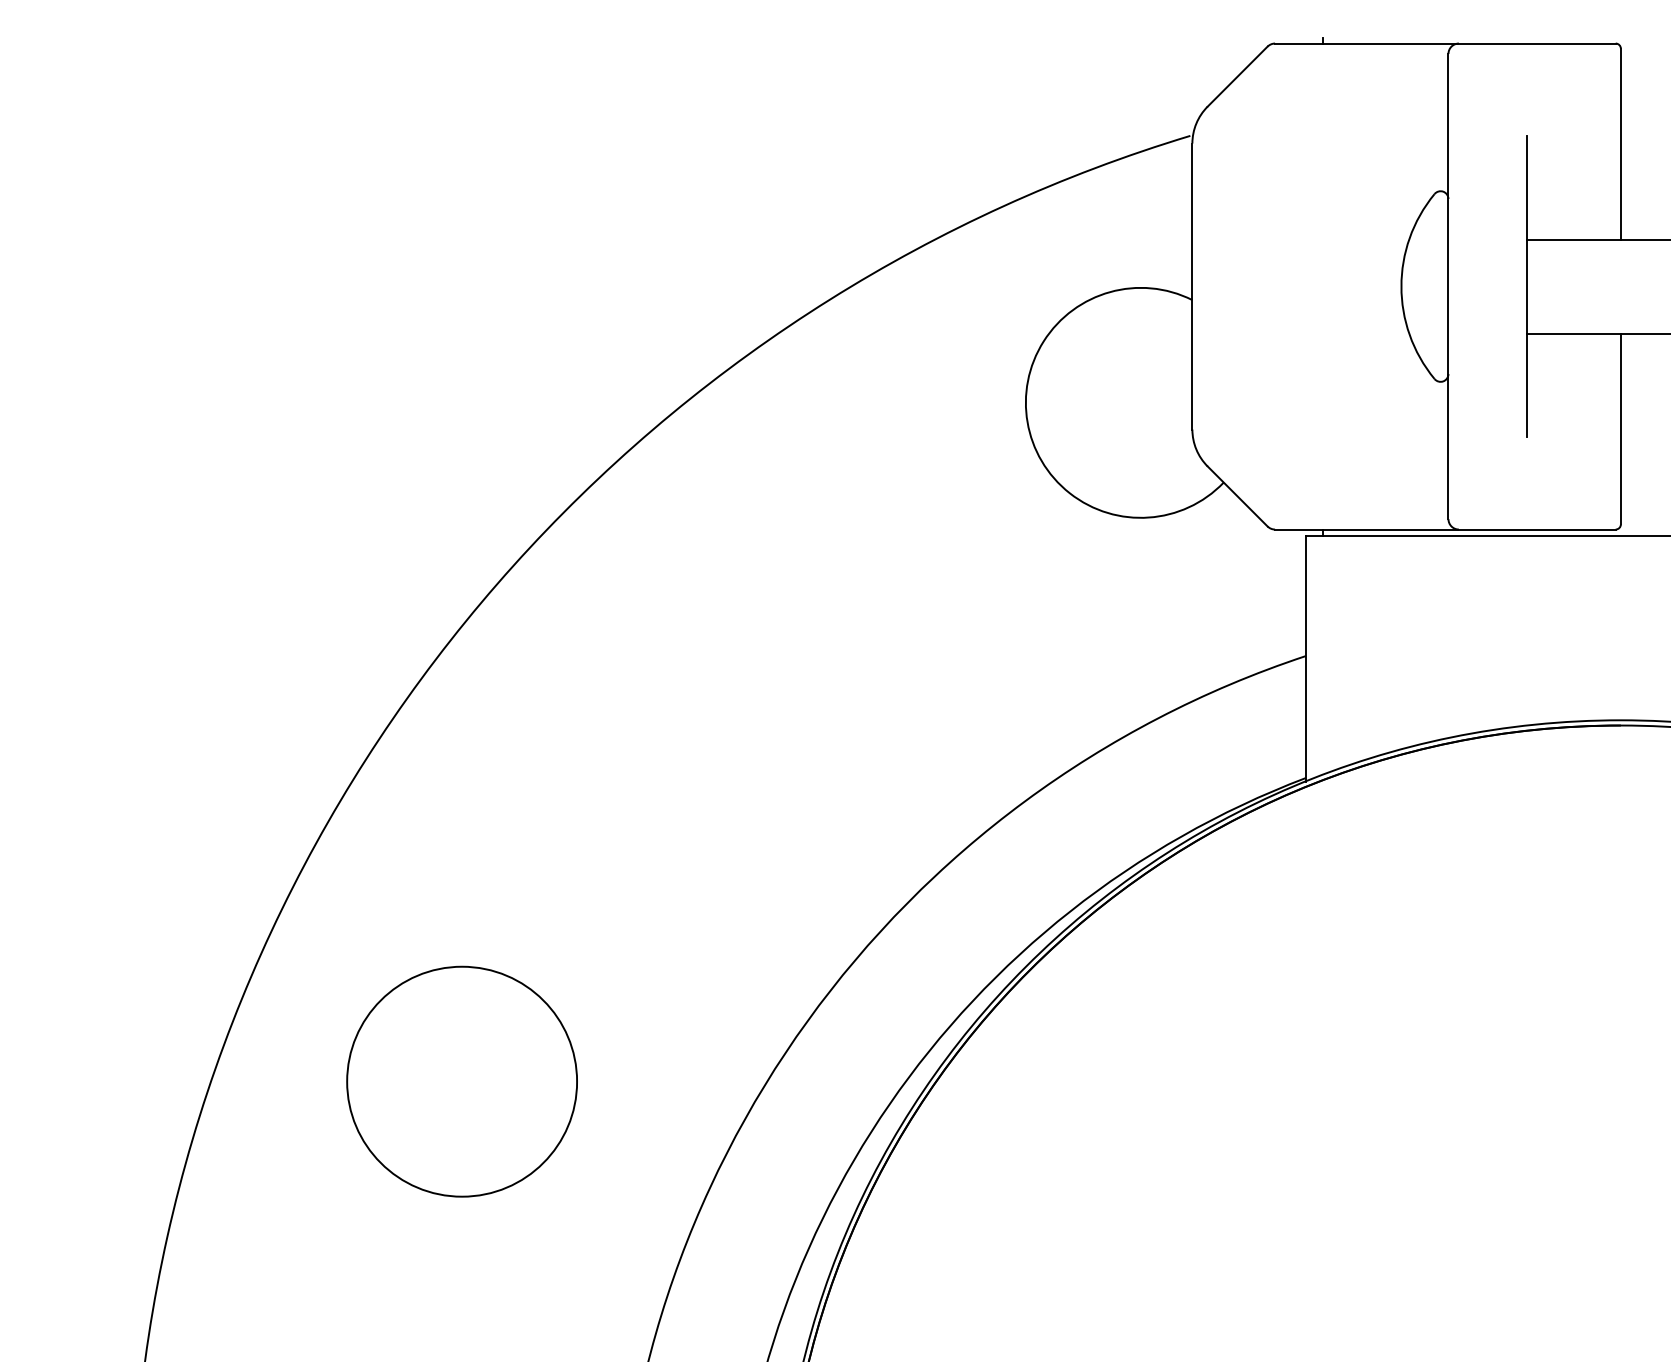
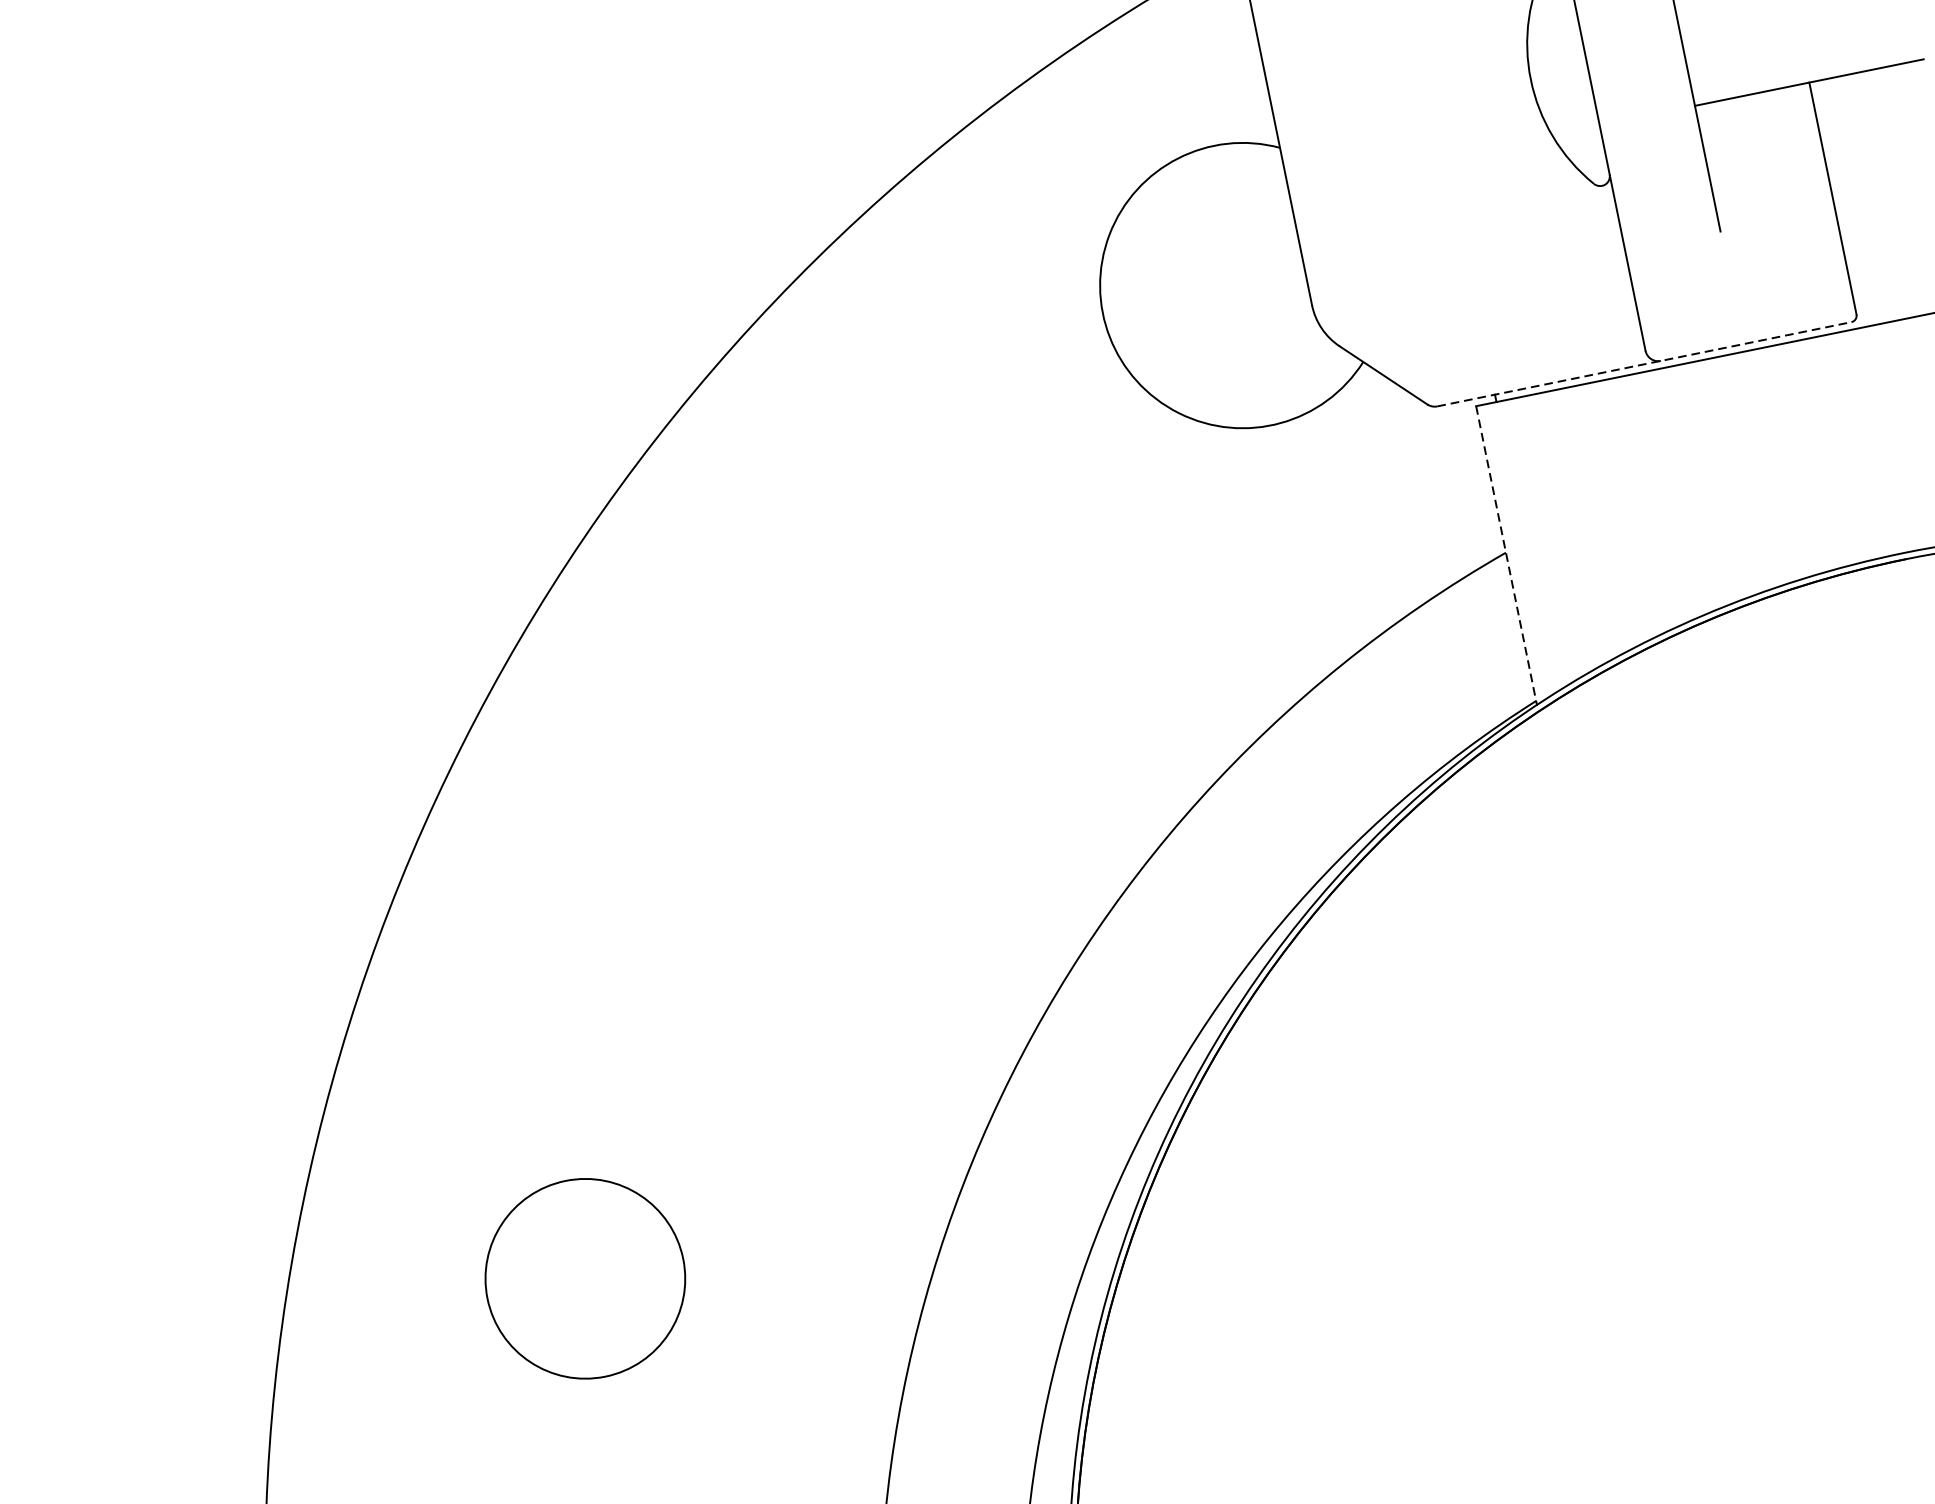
line: (1445, 529) -> (1644, 364), solid -> dashed
line: (1305, 659) -> (1506, 556), solid -> dashed
circle: (461, 1081) -> (584, 1278), size x0.7

